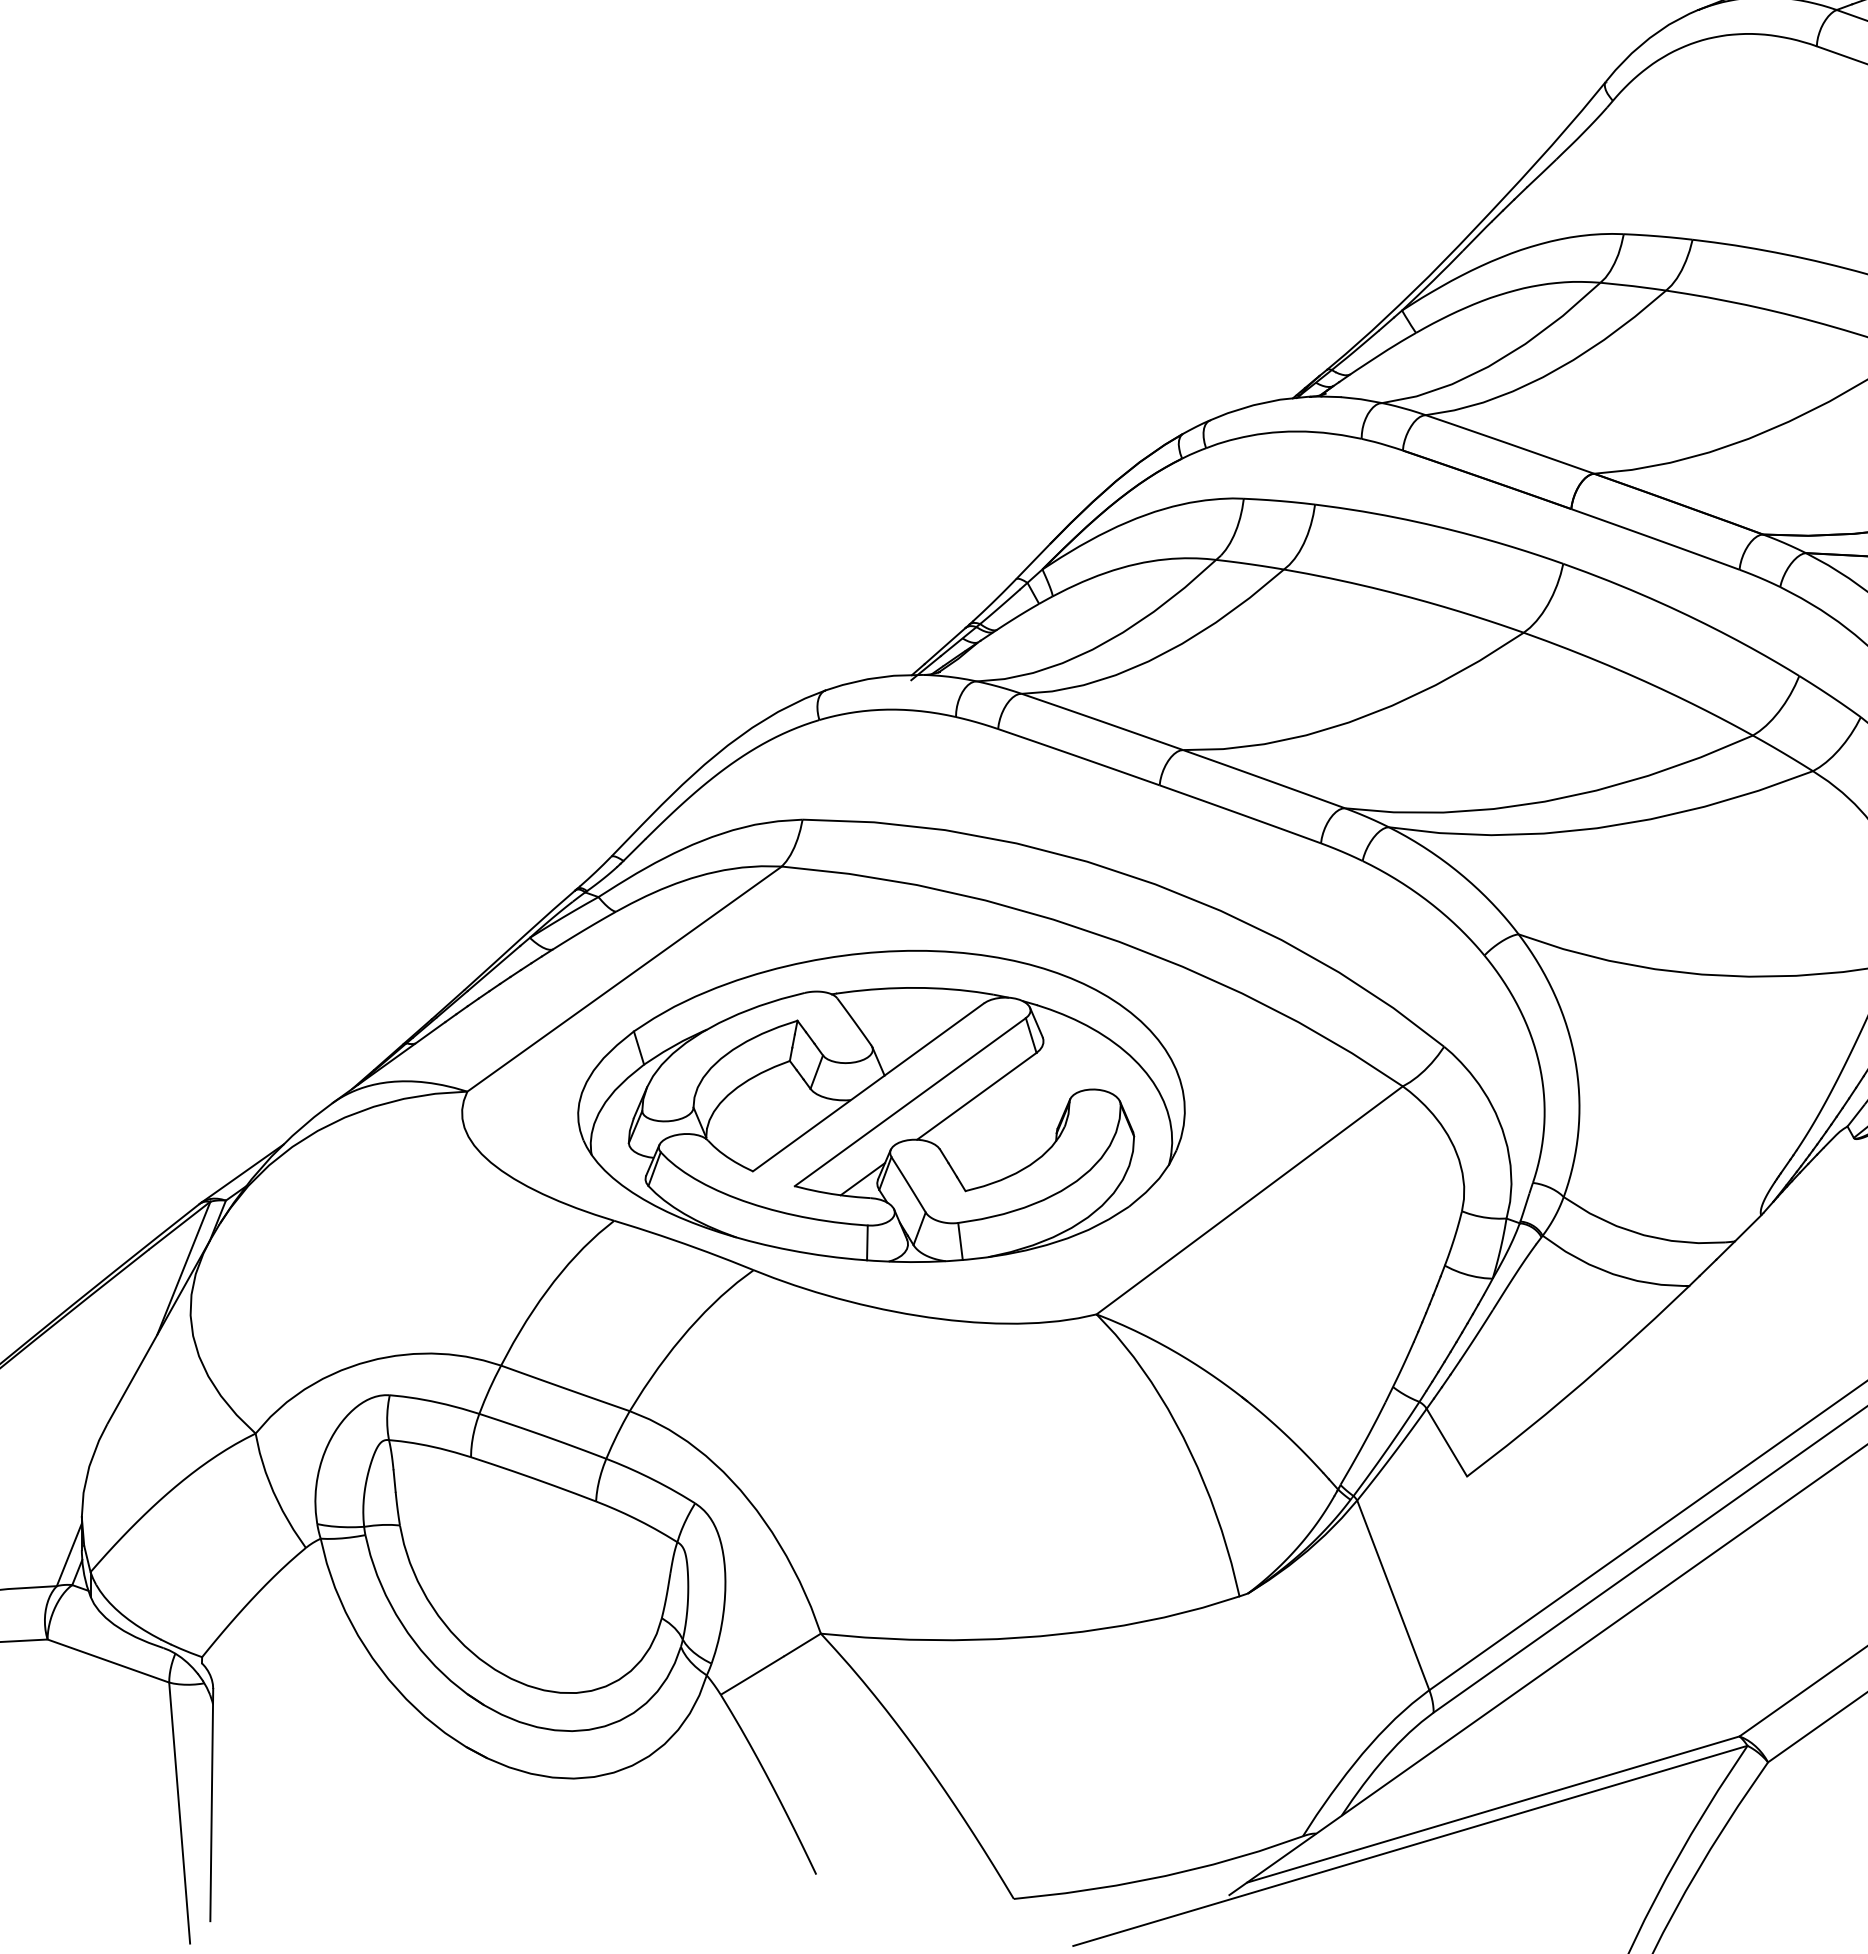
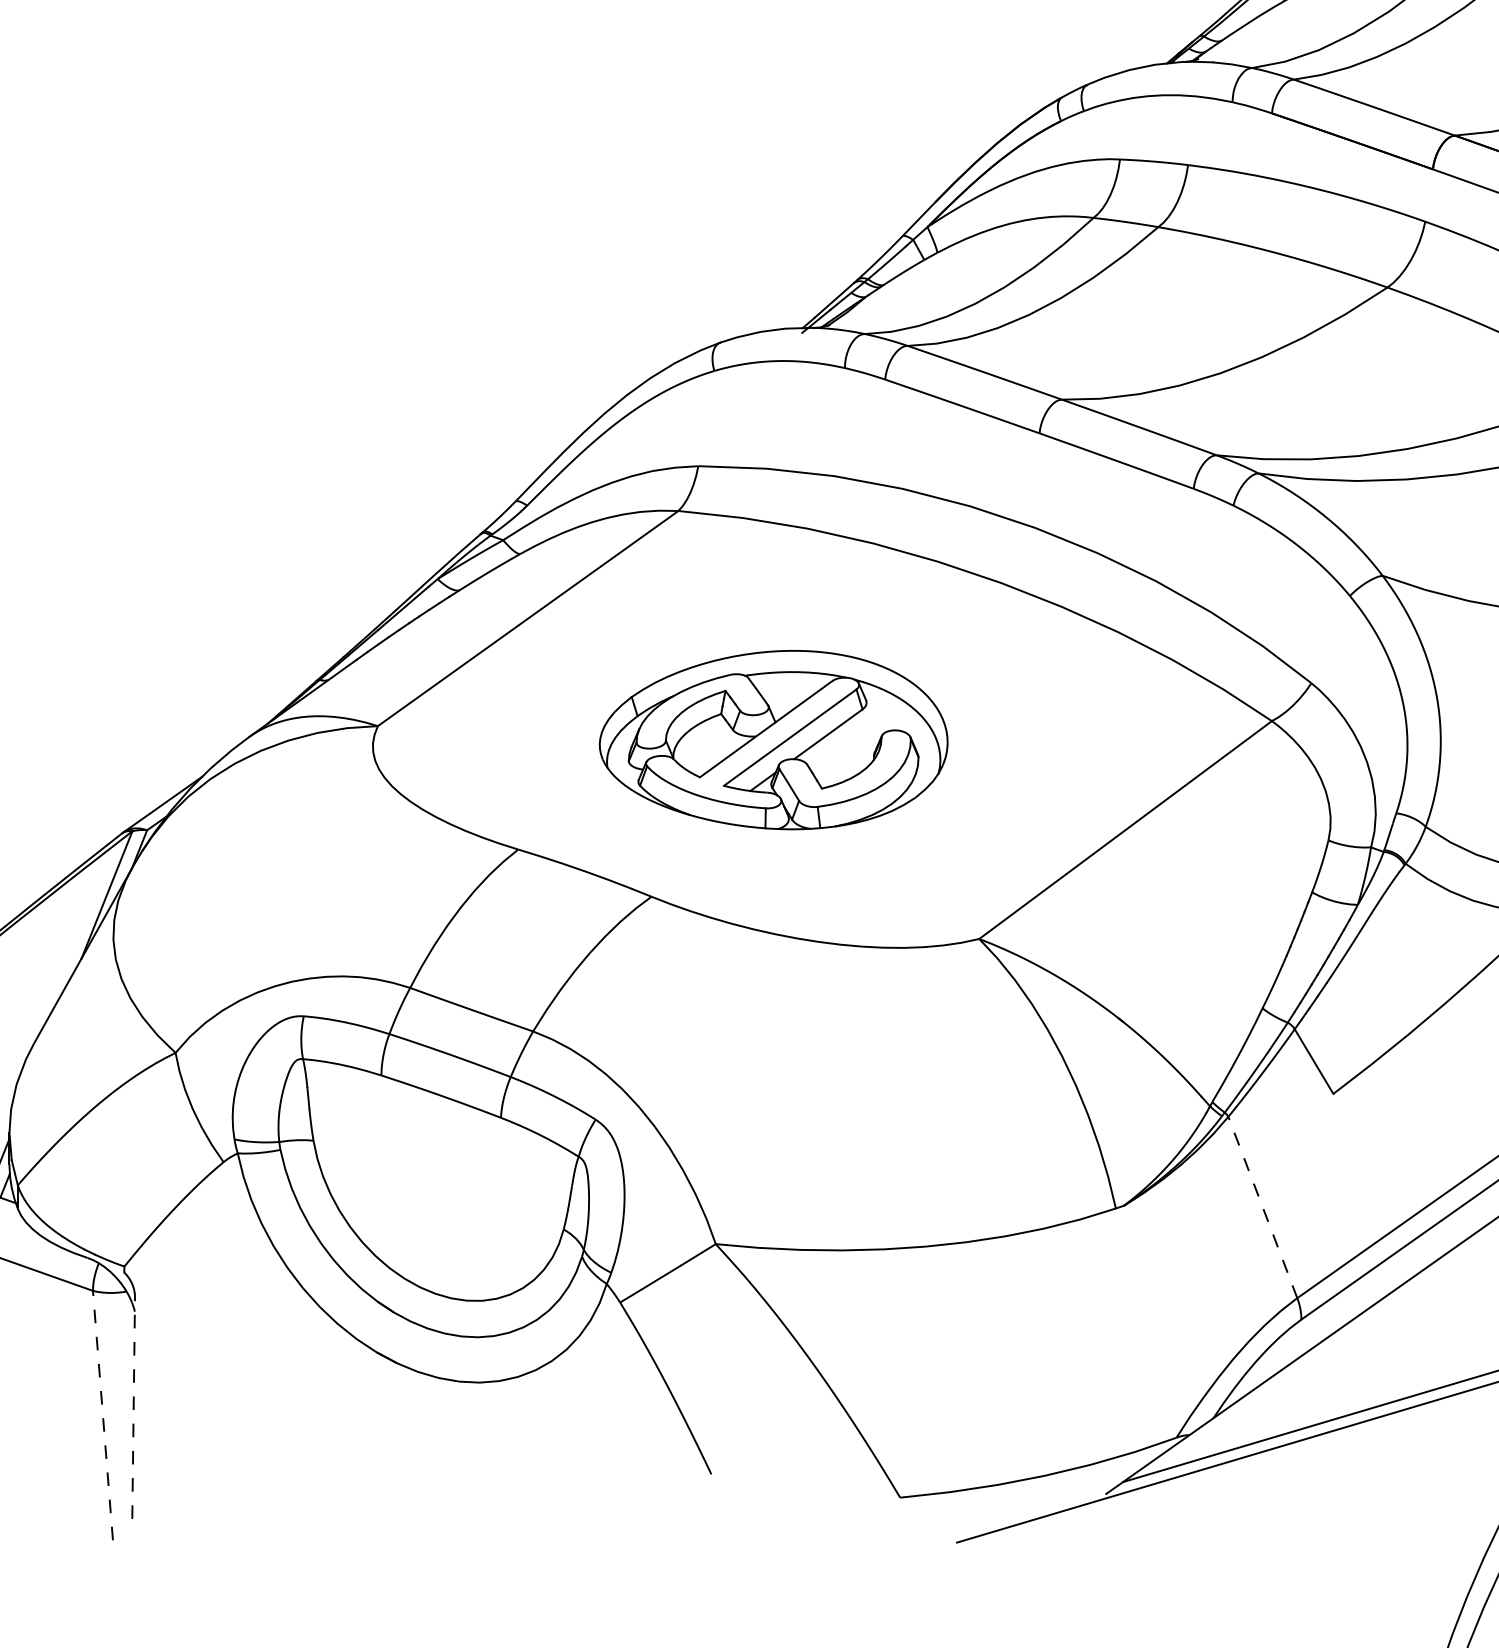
part: (881, 1105) -> (773, 739), size x0.6
line: (1393, 1594) -> (1263, 1206), solid -> dashed
line: (211, 1804) -> (133, 1407), solid -> dashed
line: (179, 1813) -> (102, 1415), solid -> dashed

